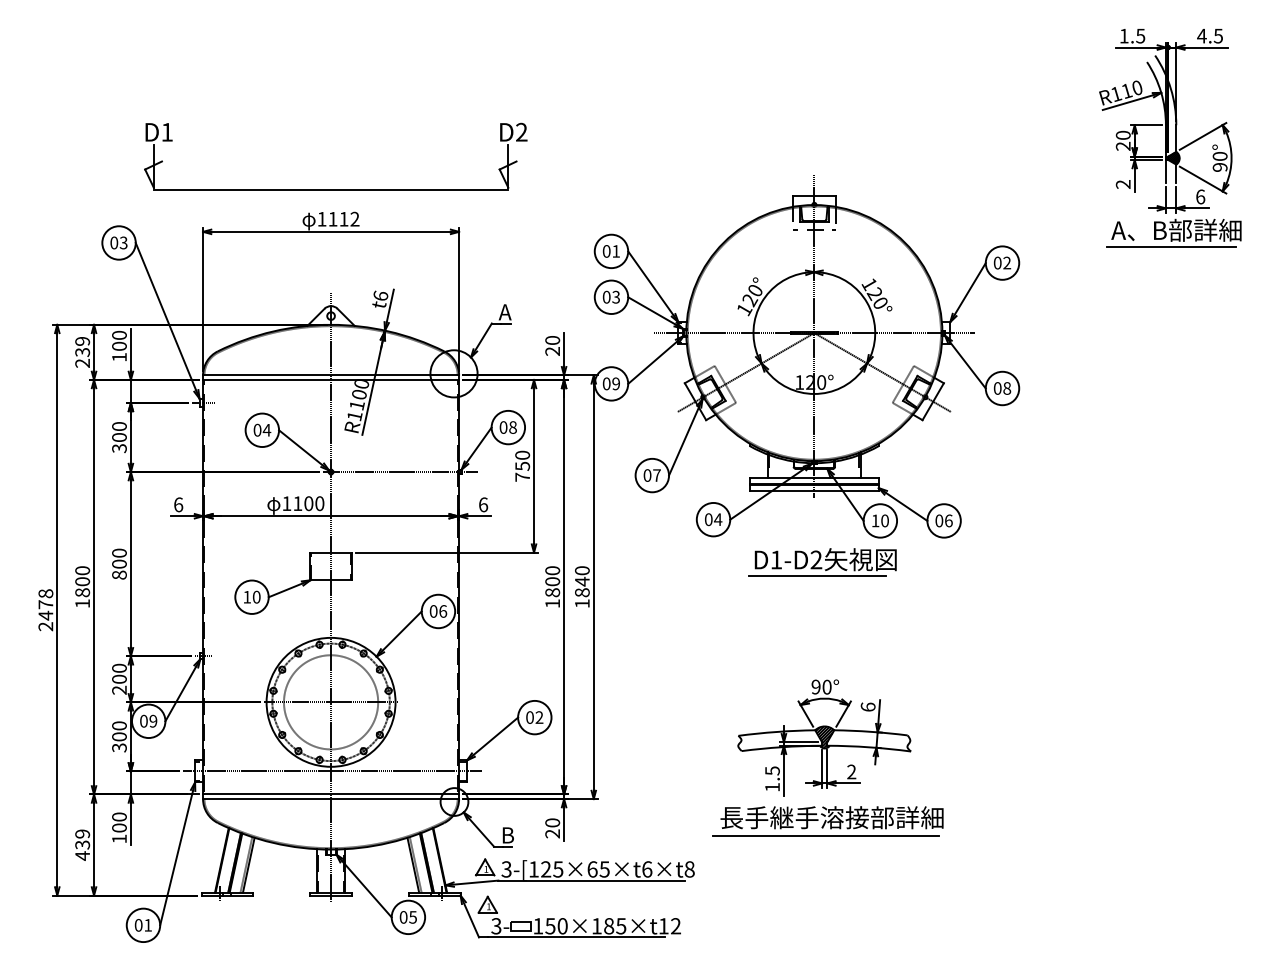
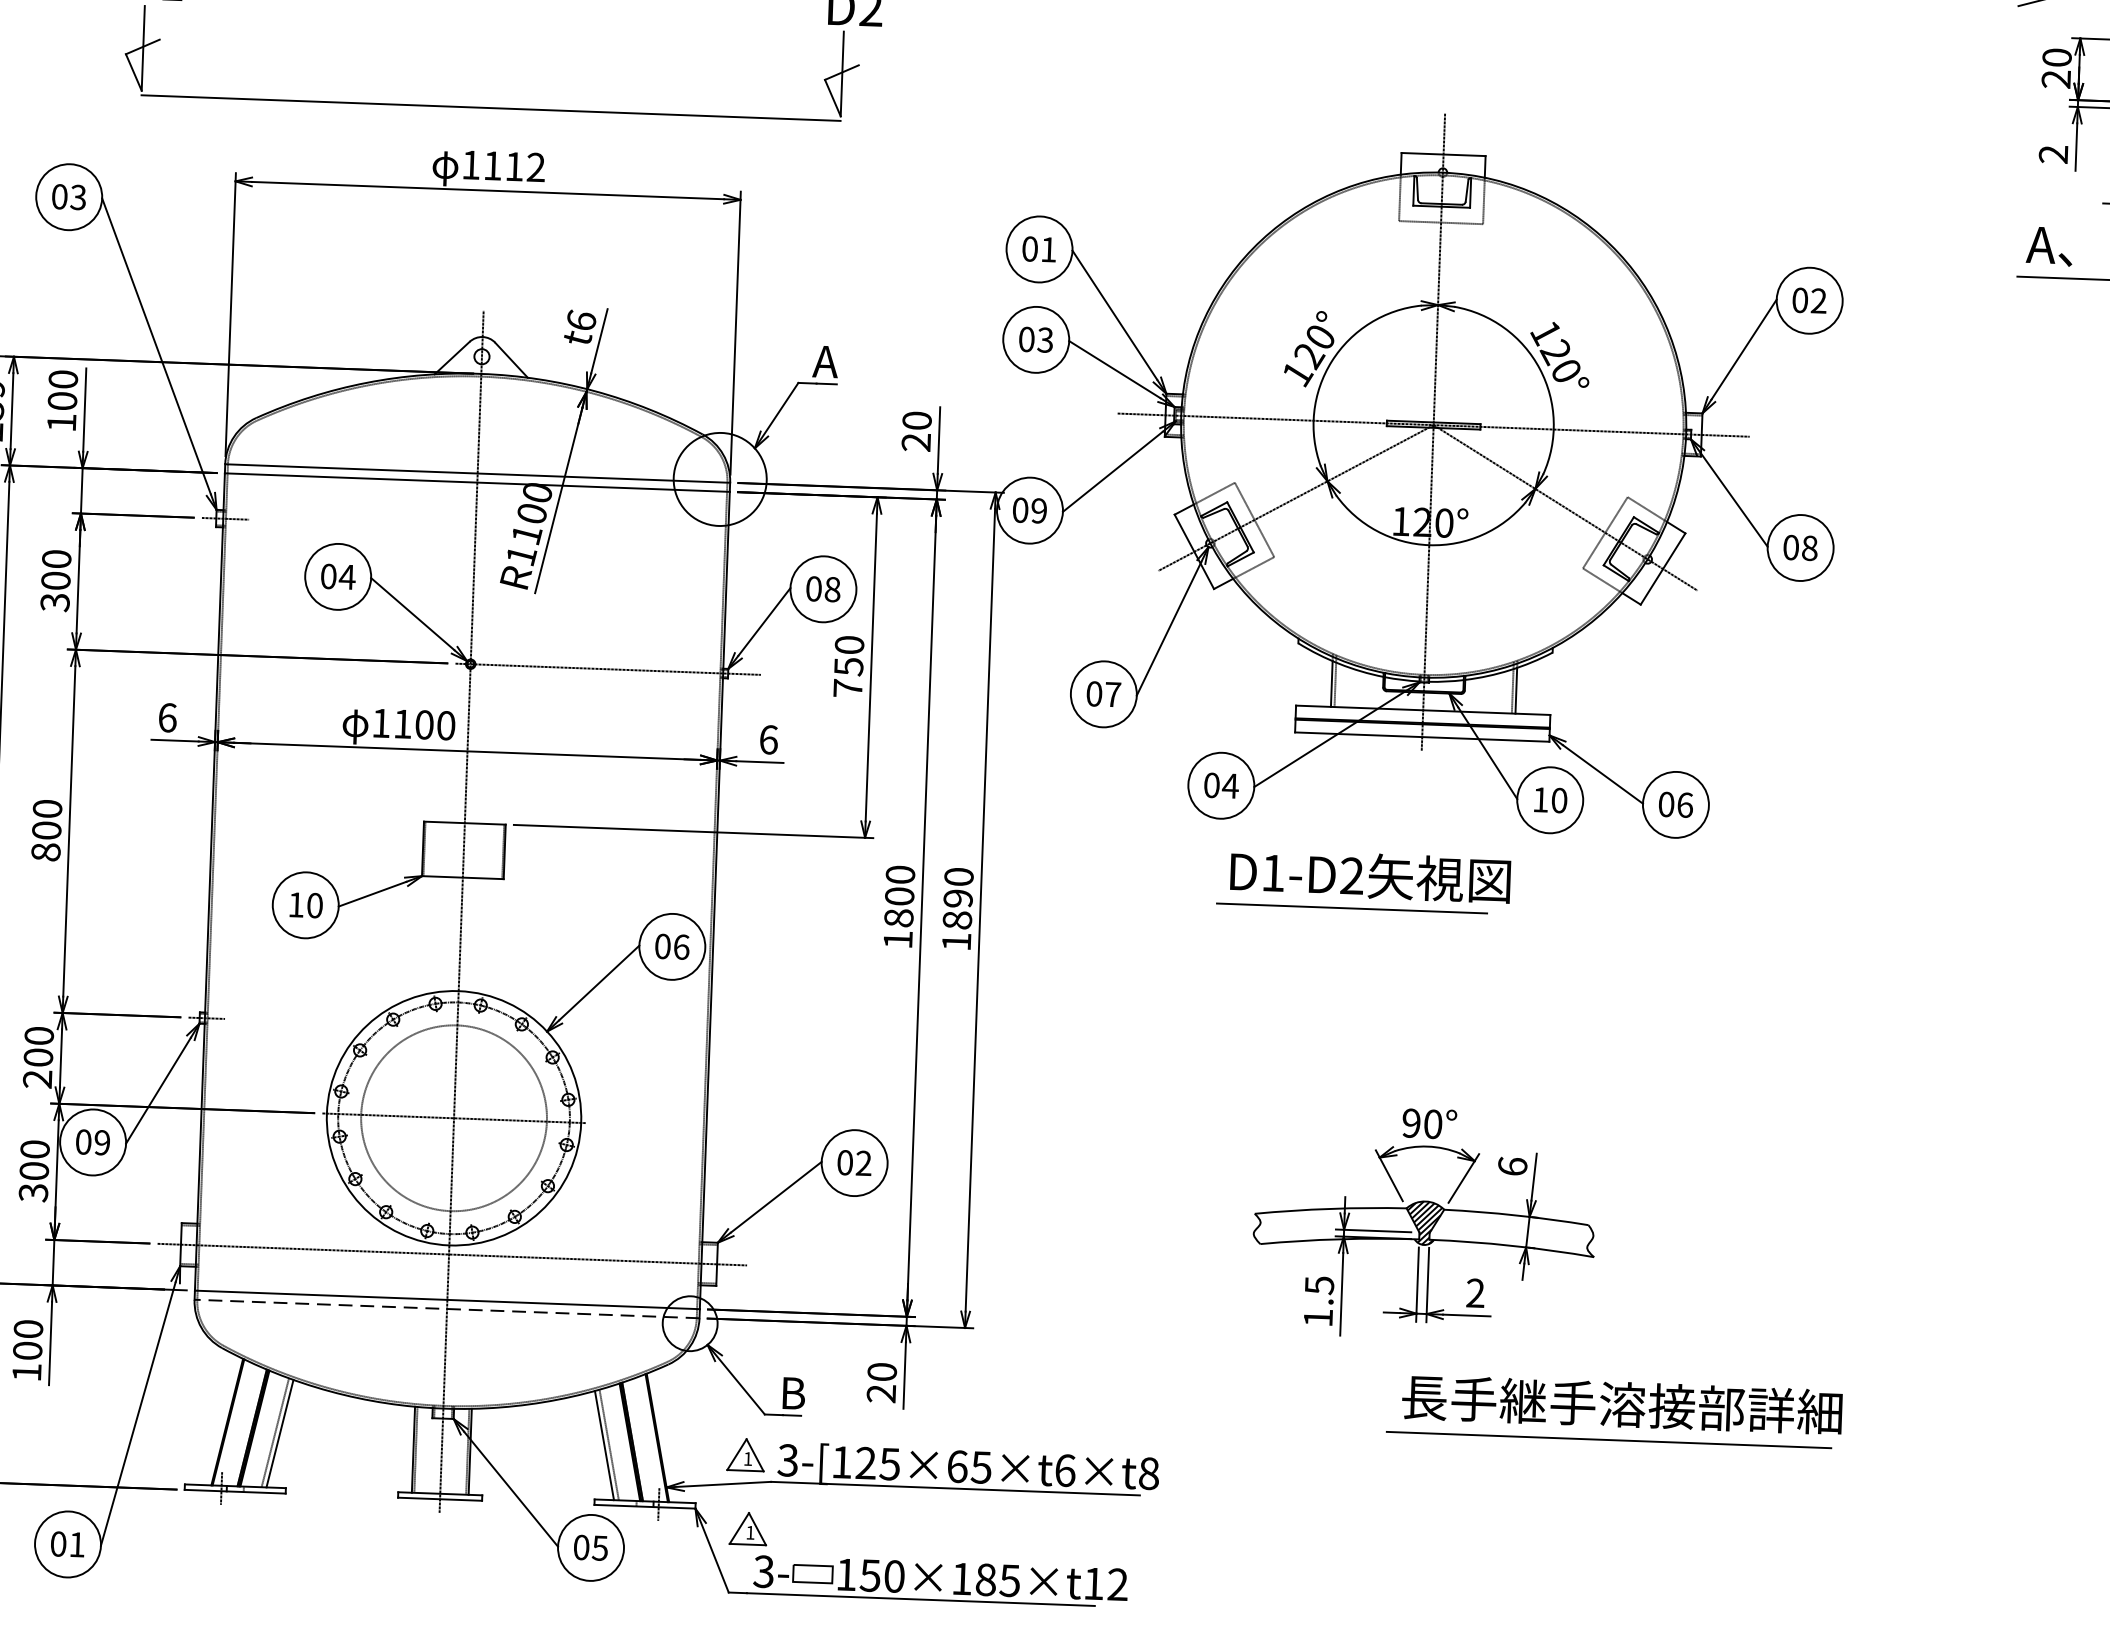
part: (822, 562) -> (1363, 881), moved
text: (582, 581) -> (958, 898), 1840 -> 1890
line: (330, 799) -> (445, 1309), solid -> dashed
part: (827, 821) -> (1612, 1411), moved

